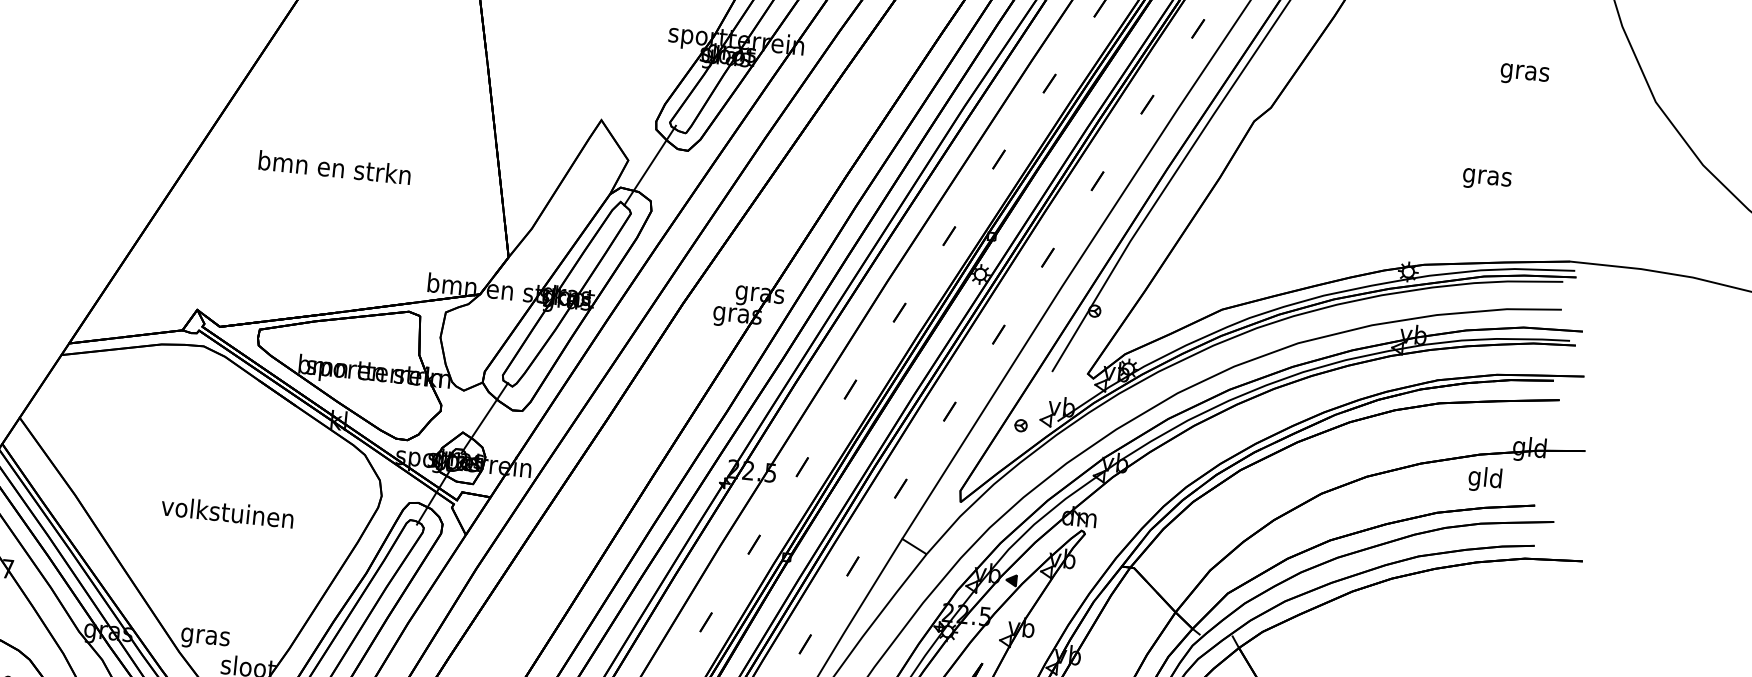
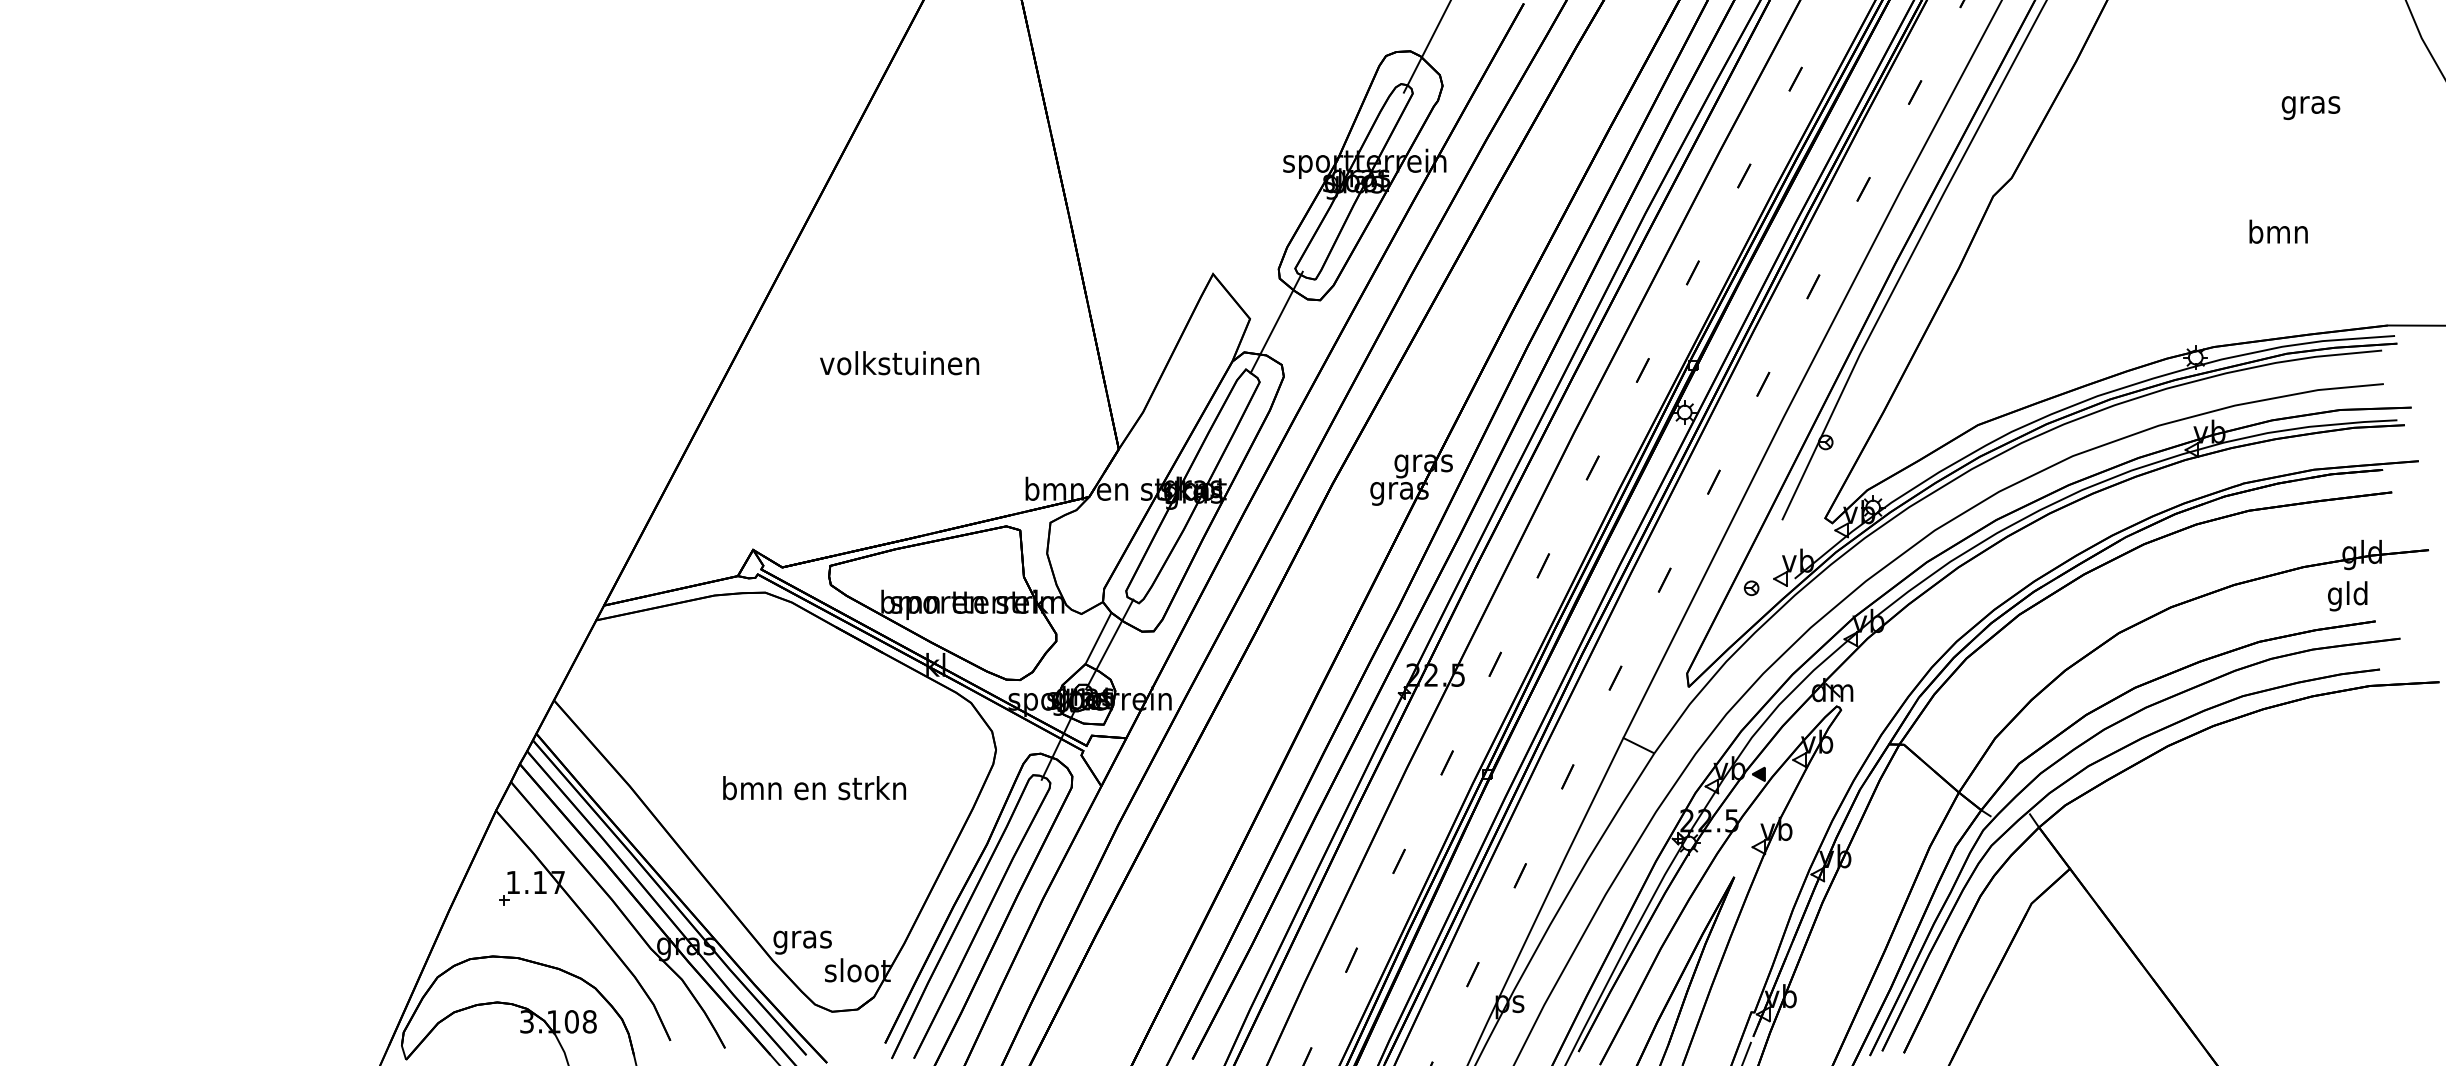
text: (334, 167) -> (899, 363), bmn en strkn -> volkstuinen
text: (1487, 177) -> (2278, 234), gras -> bmn
line: (475, 412) -> (1098, 638), added
text: (1484, 479) -> (2347, 596), moved
text: (228, 512) -> (814, 788), volkstuinen -> bmn en strkn

